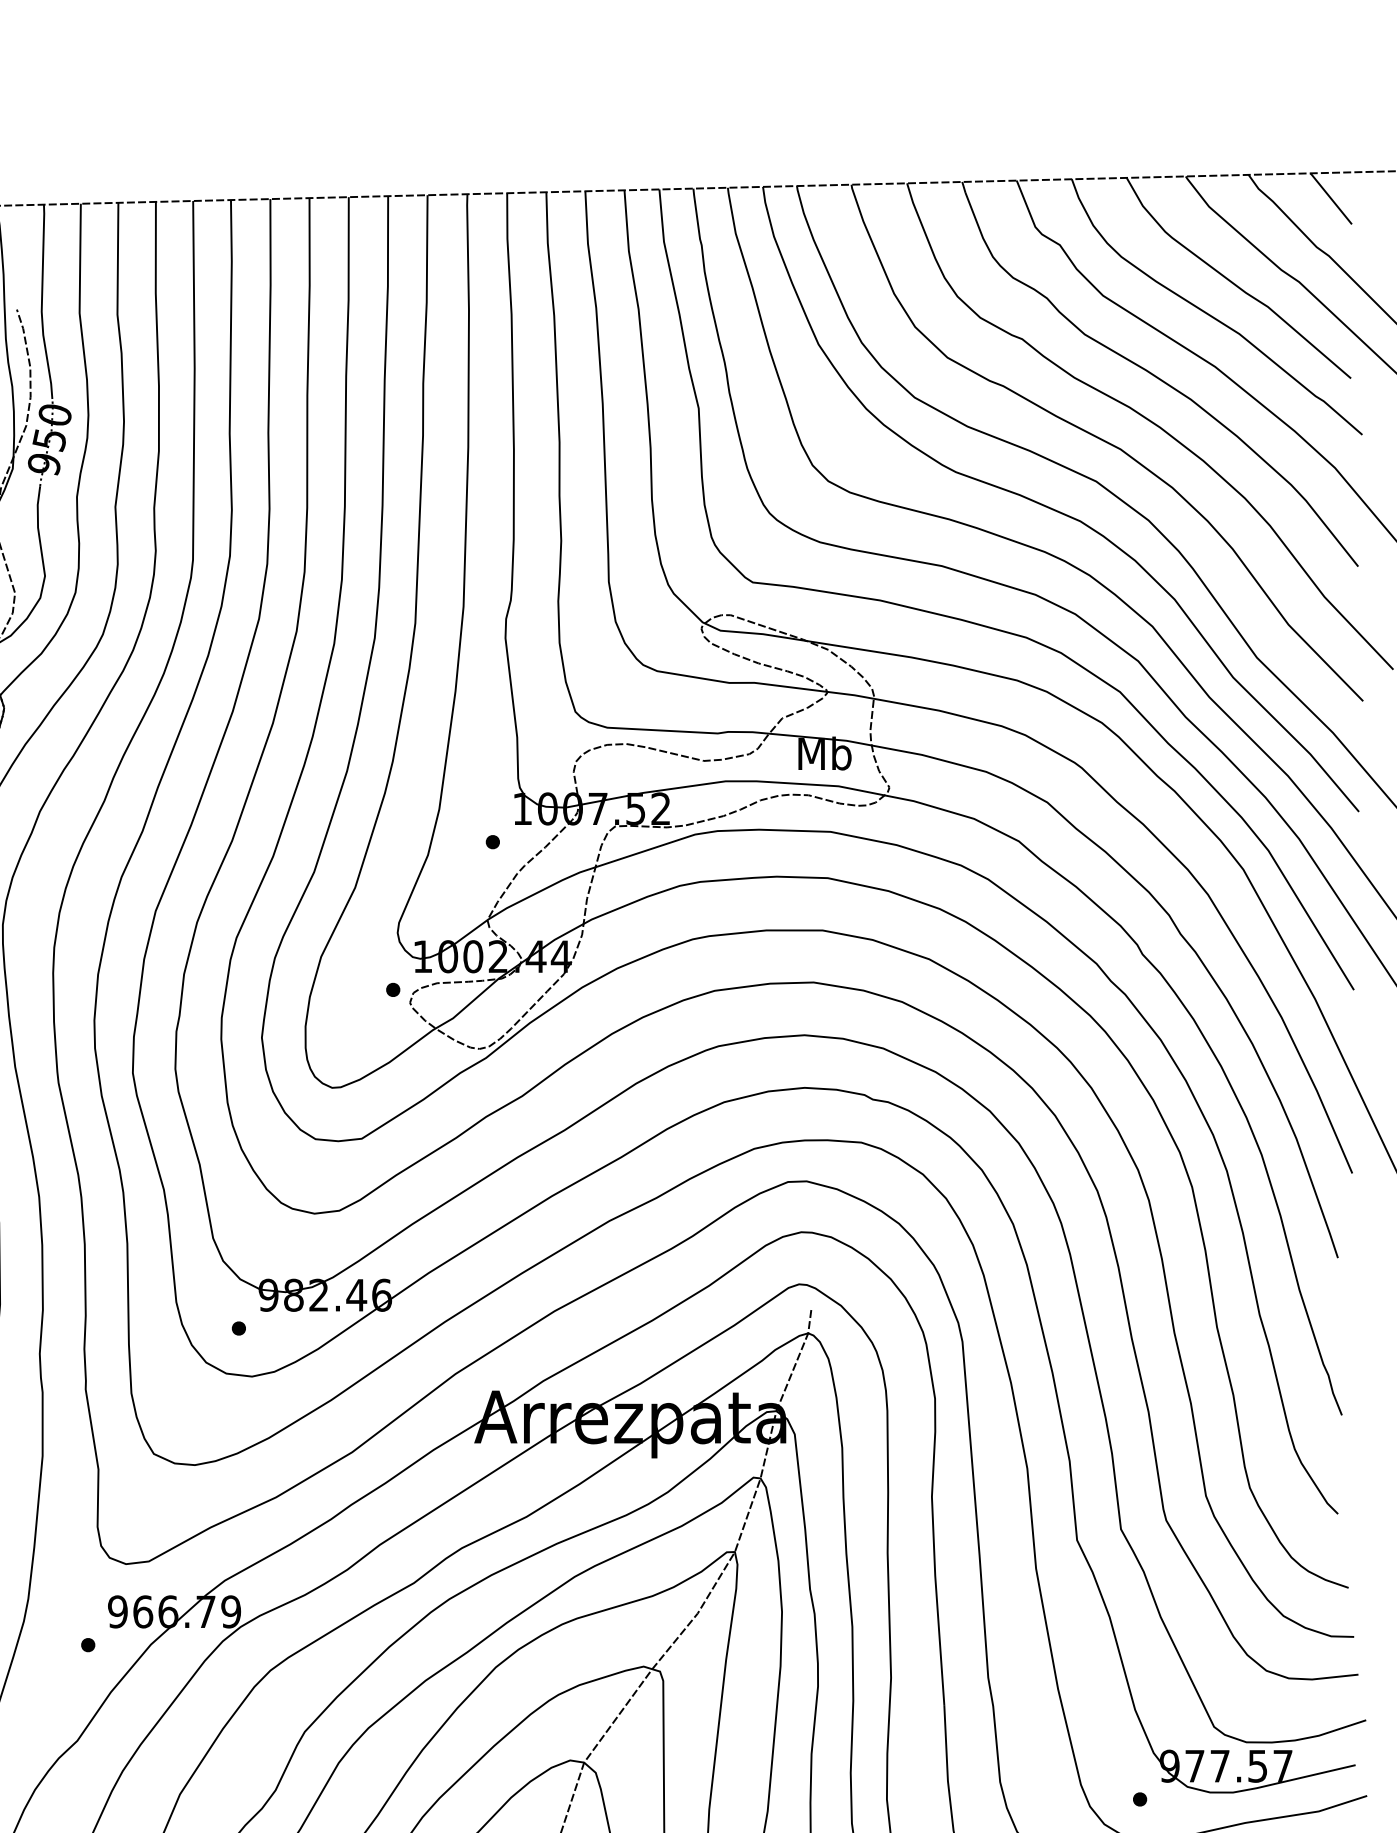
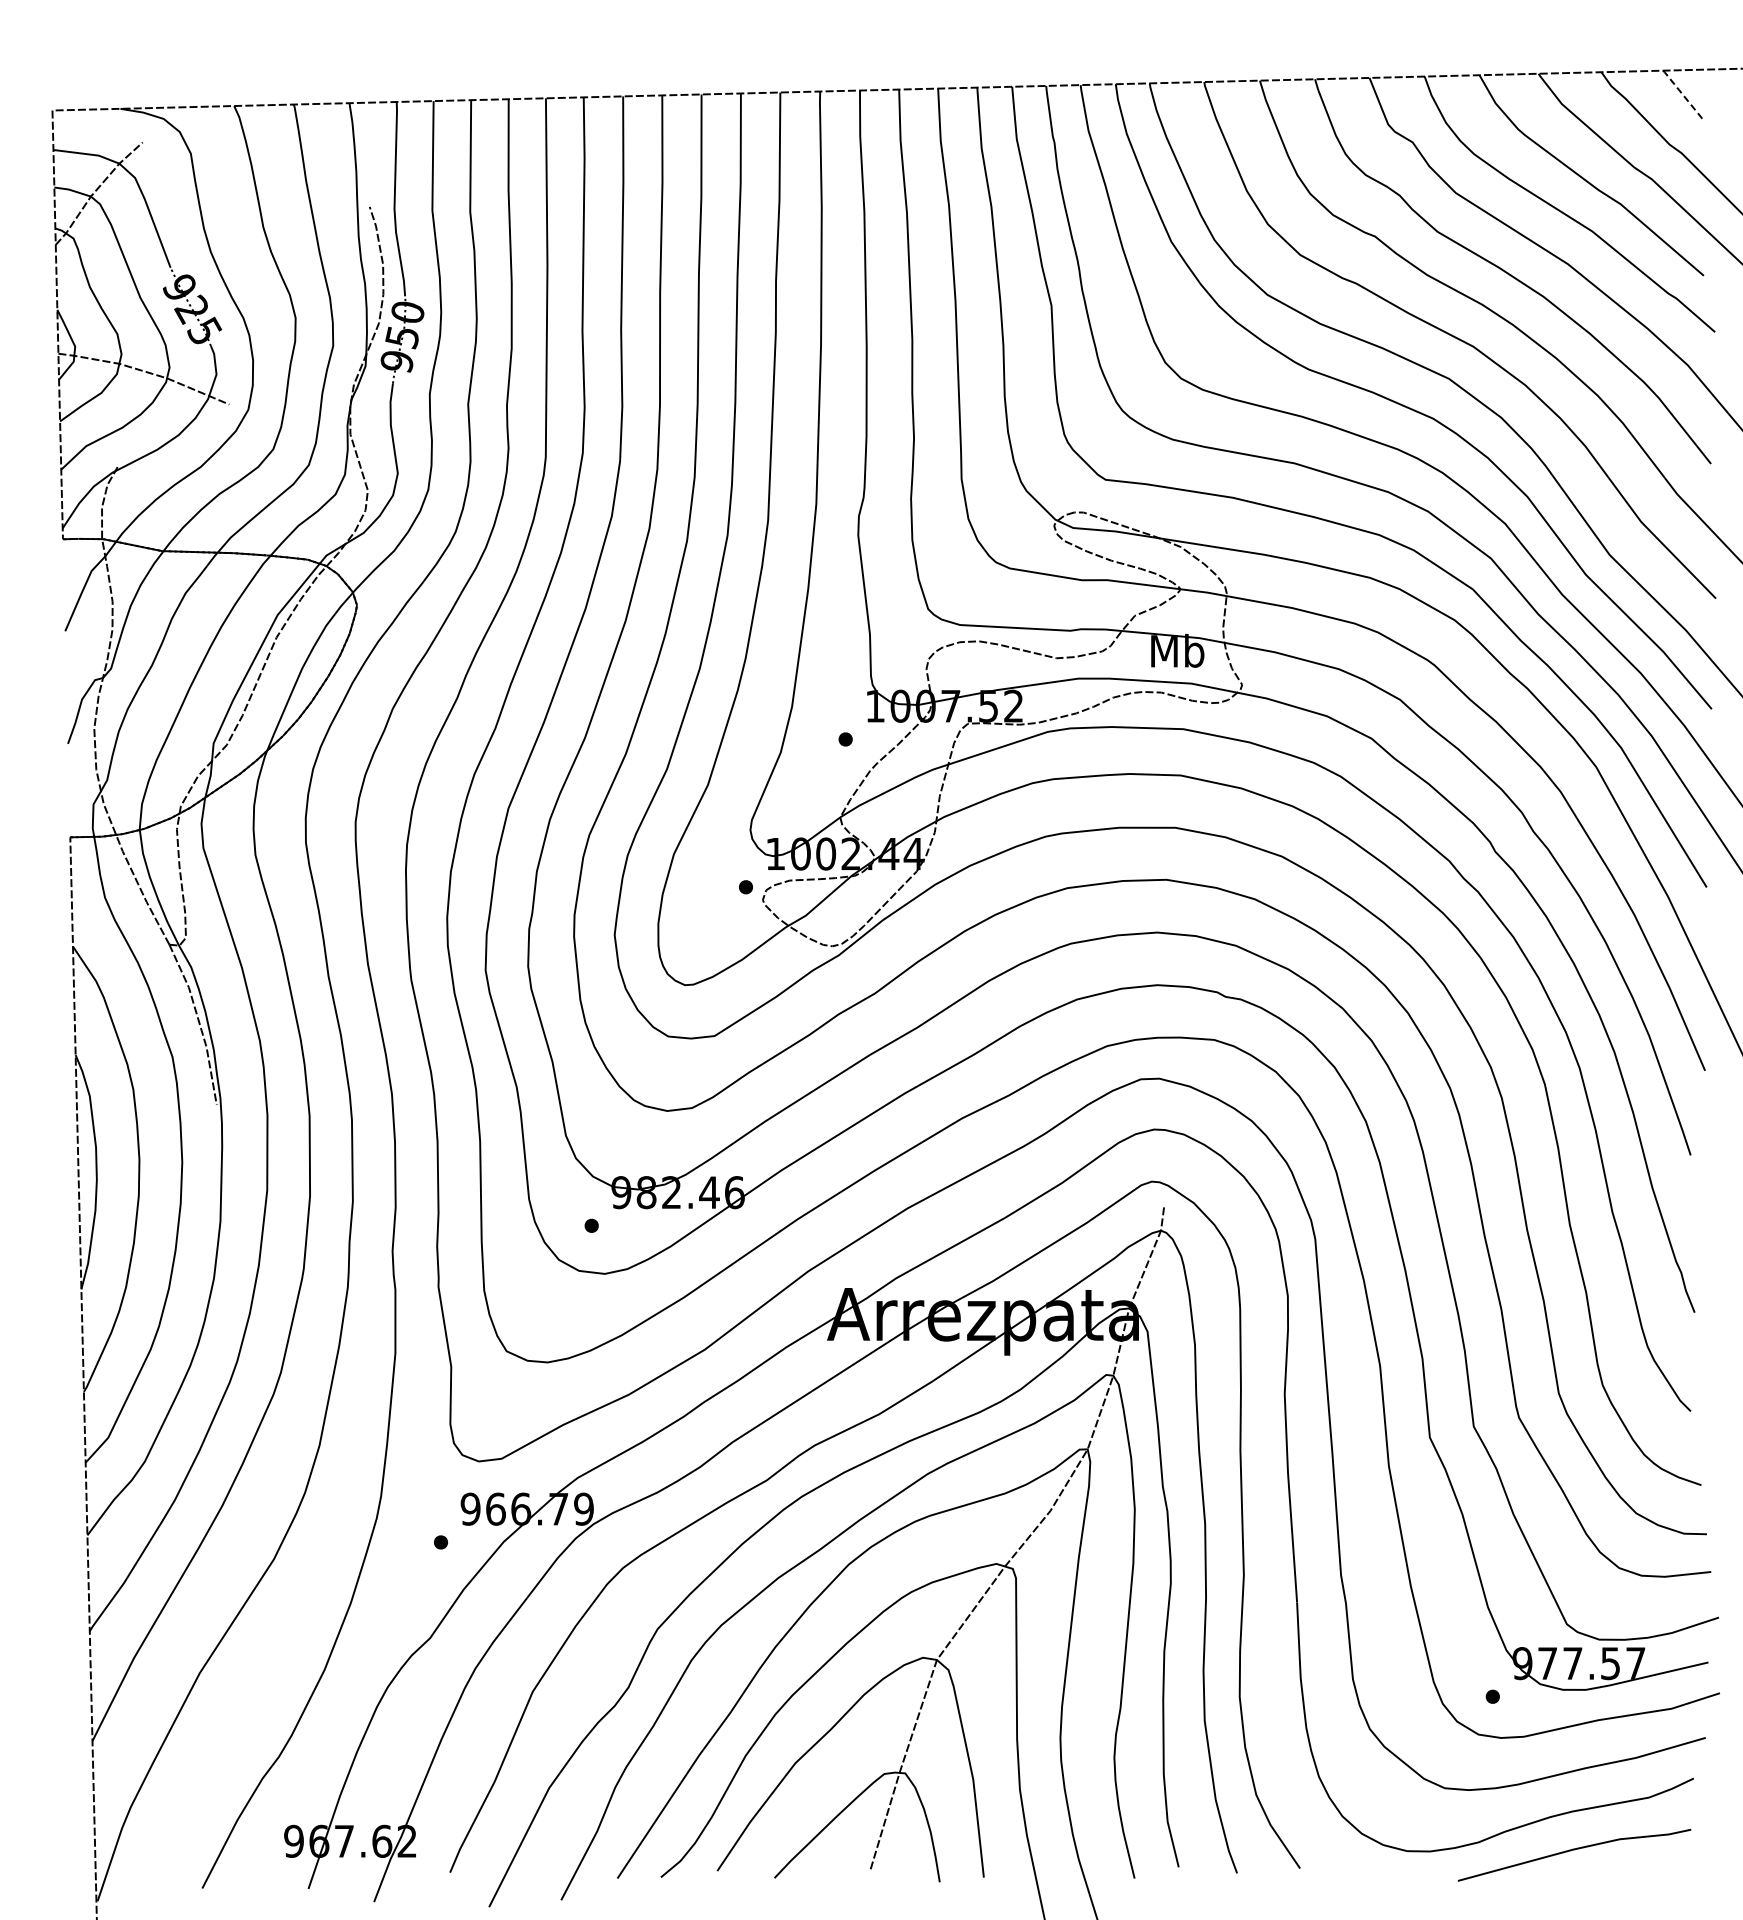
line: (1330, 198) -> (1683, 95), solid -> dashed

